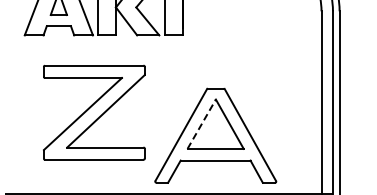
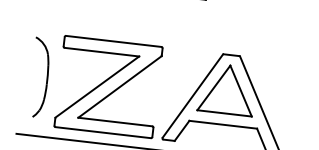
part: (94, 112) -> (108, 86), moved
line: (201, 123) -> (213, 87), dashed -> solid
part: (30, 134) -> (46, 78), added

